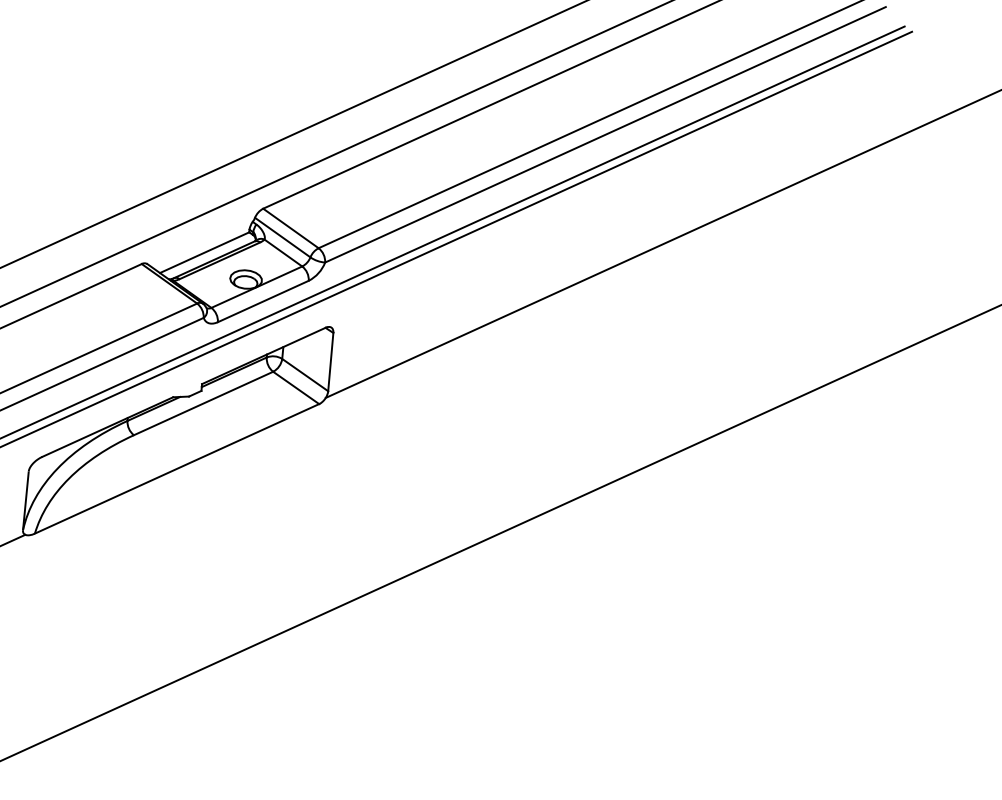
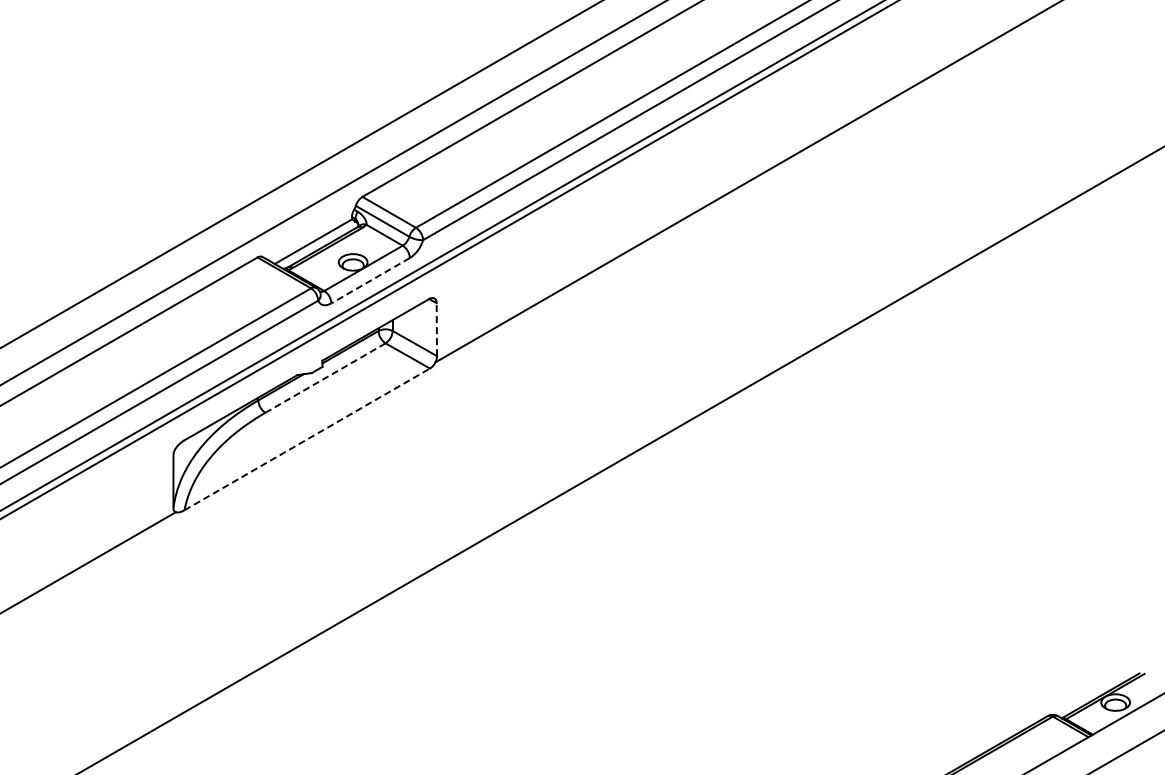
line: (263, 301) -> (370, 280), solid -> dashed
line: (330, 361) -> (436, 329), solid -> dashed
line: (203, 403) -> (325, 378), solid -> dashed
line: (177, 468) -> (307, 439), solid -> dashed

